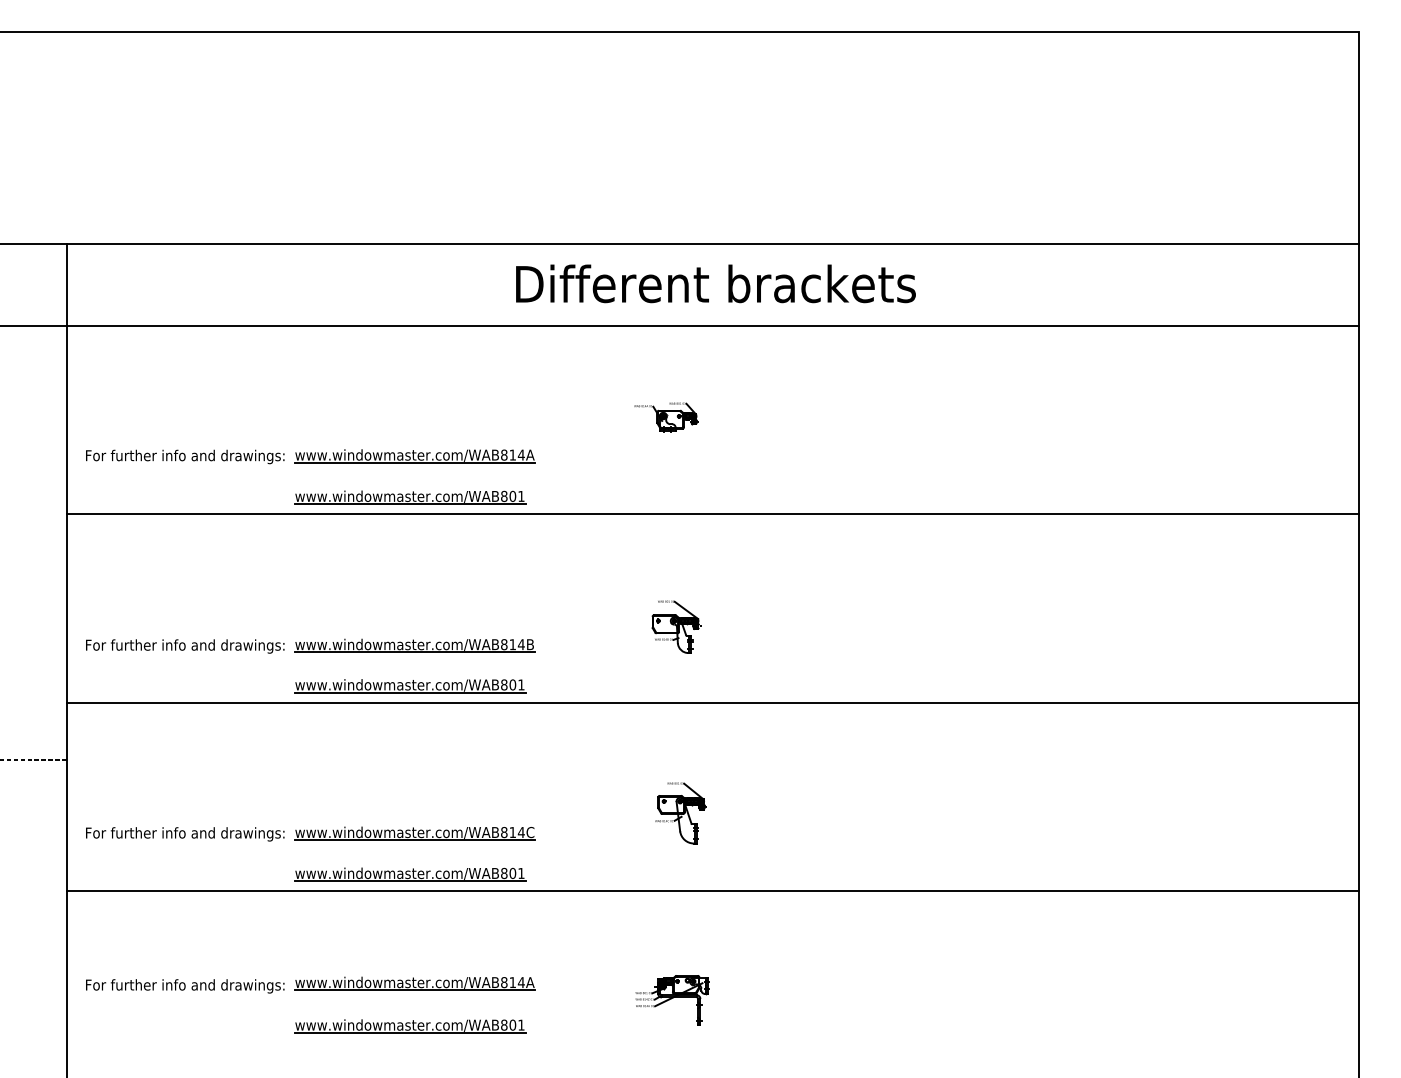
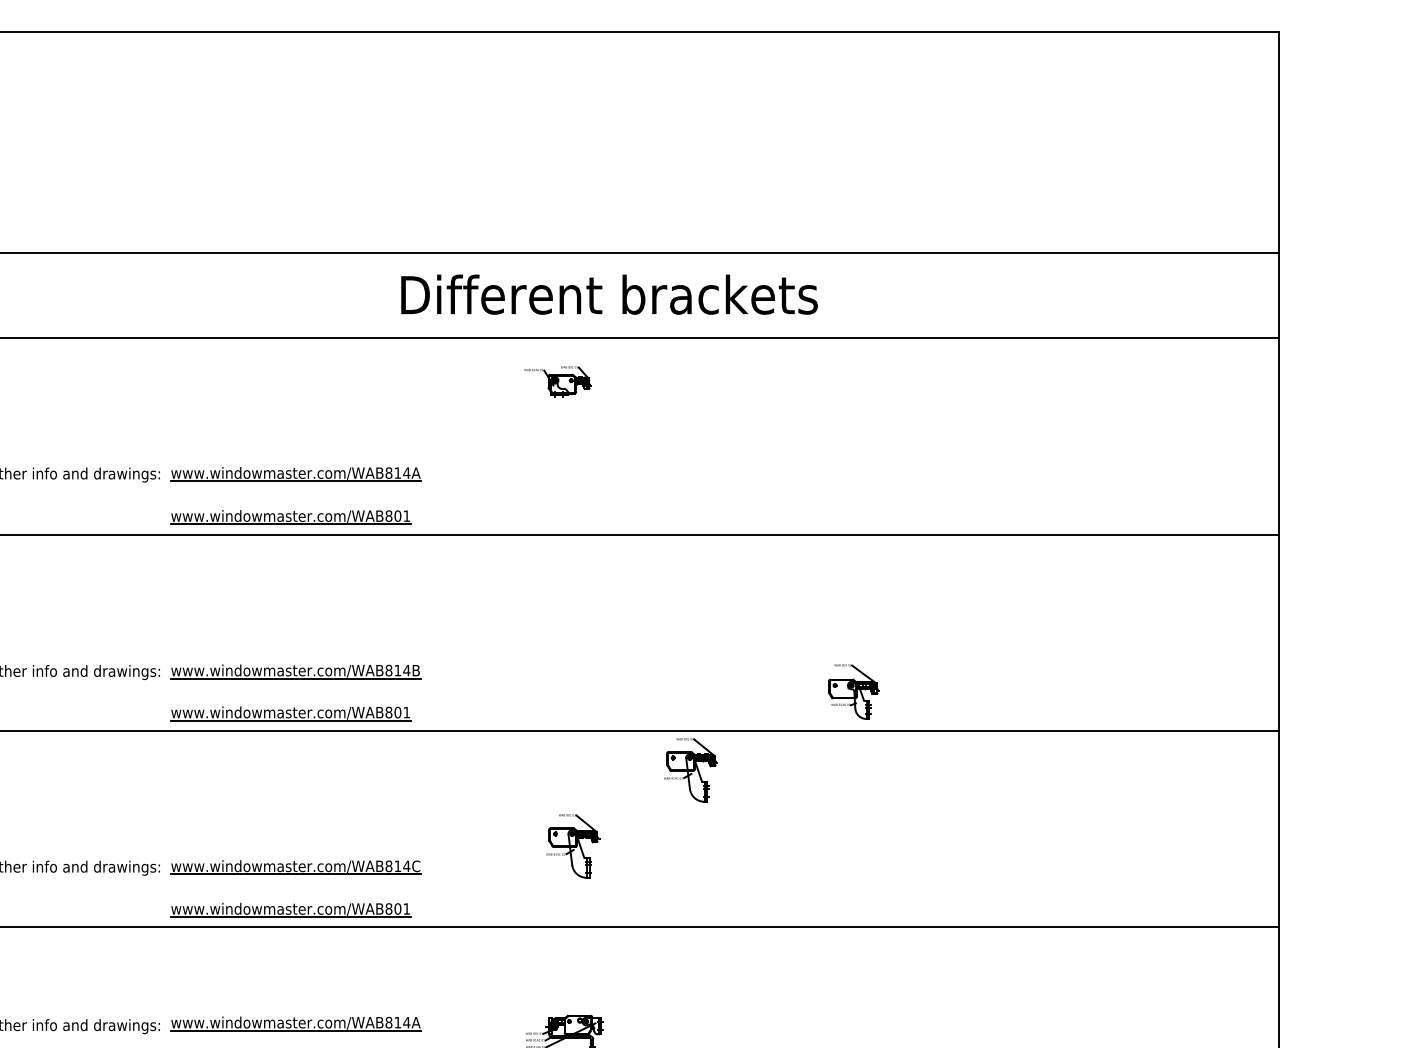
part: (666, 417) -> (557, 381), moved
part: (676, 626) -> (853, 691), moved
part: (793, 740) -> (690, 770), added

